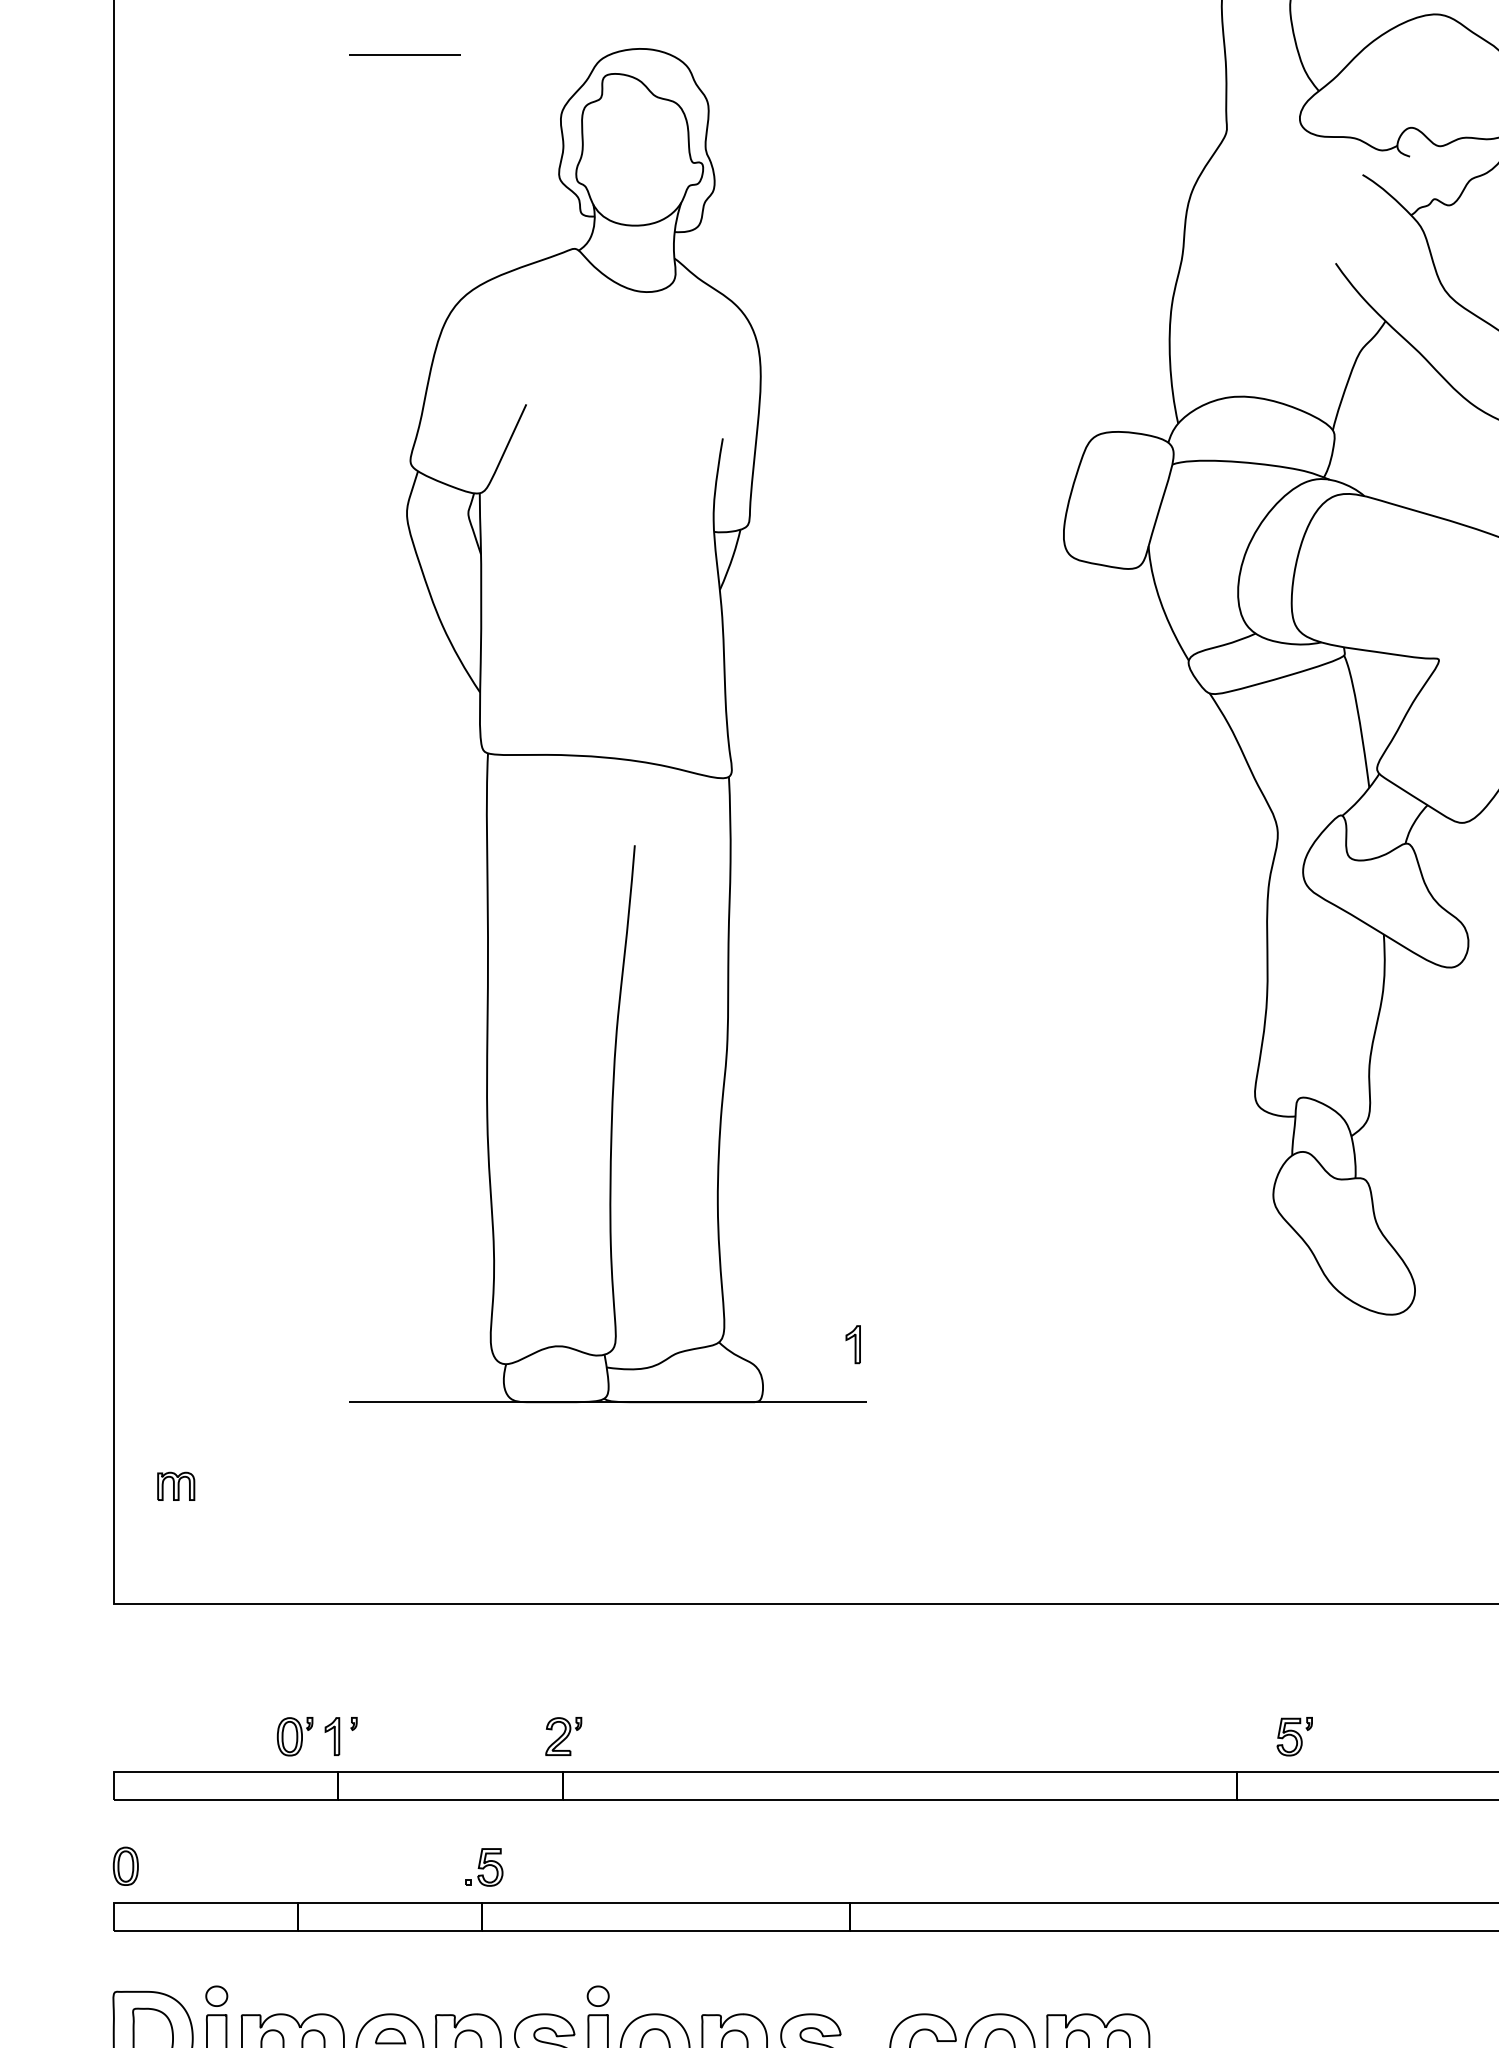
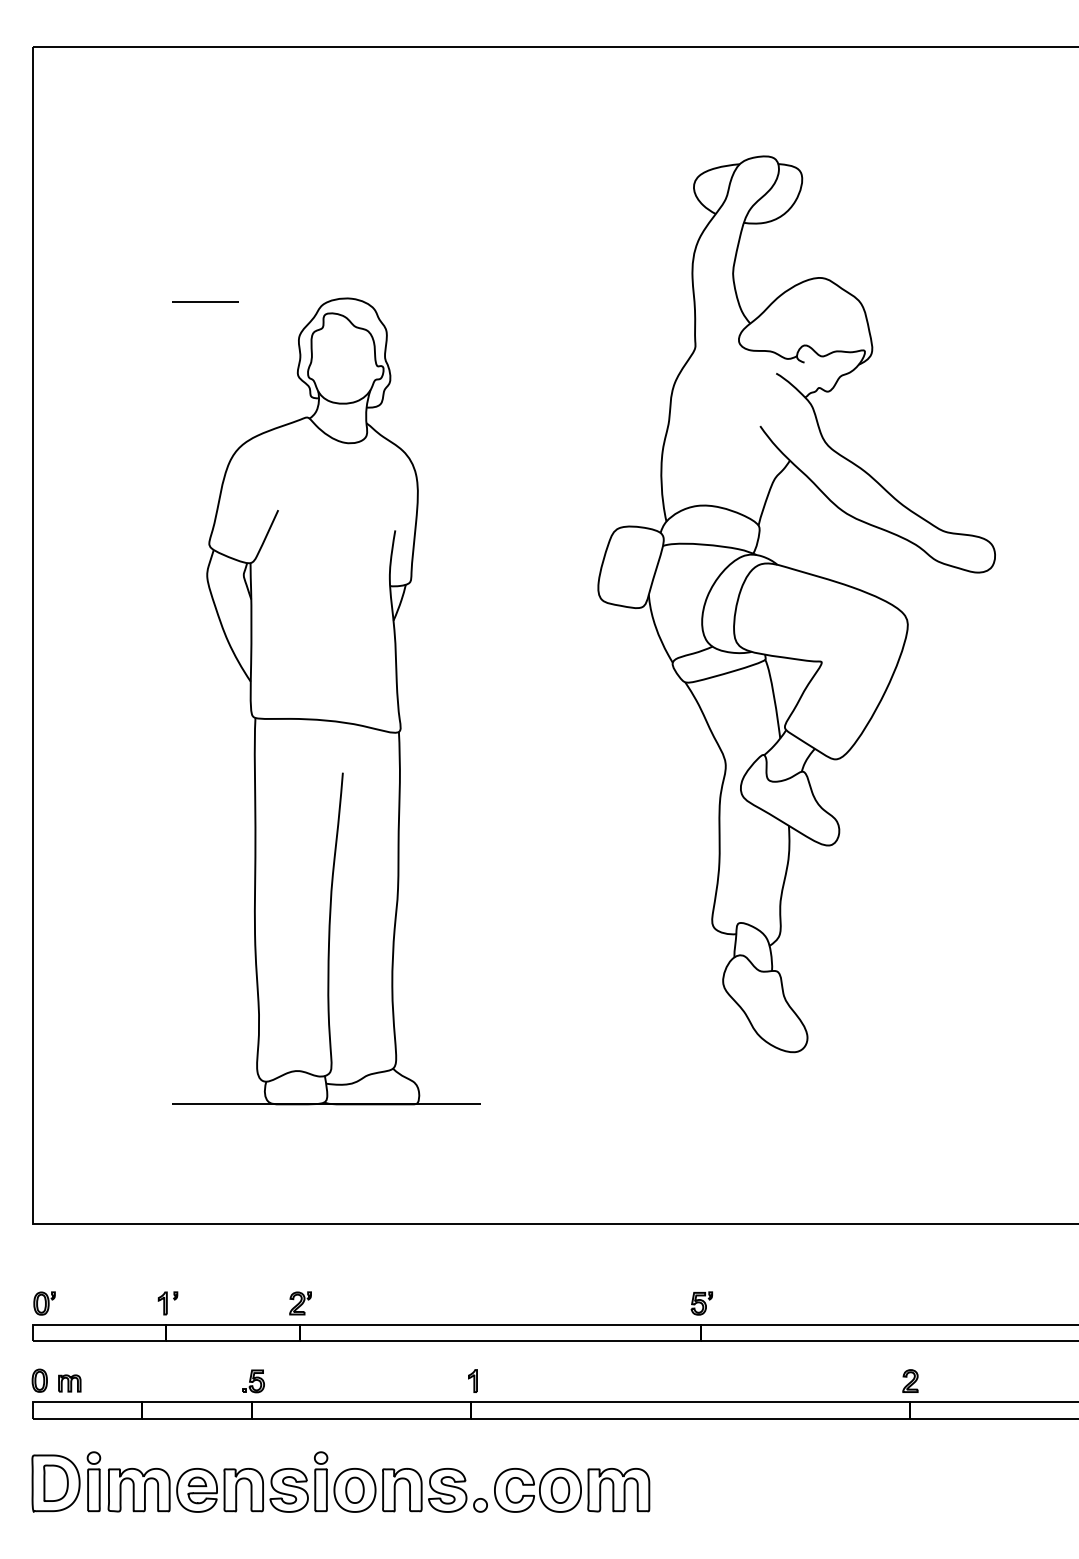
part: (852, 1343) -> (472, 1380), moved
part: (175, 1486) -> (69, 1383), moved
part: (294, 1736) -> (44, 1303), moved
part: (1294, 1736) -> (701, 1303), moved

